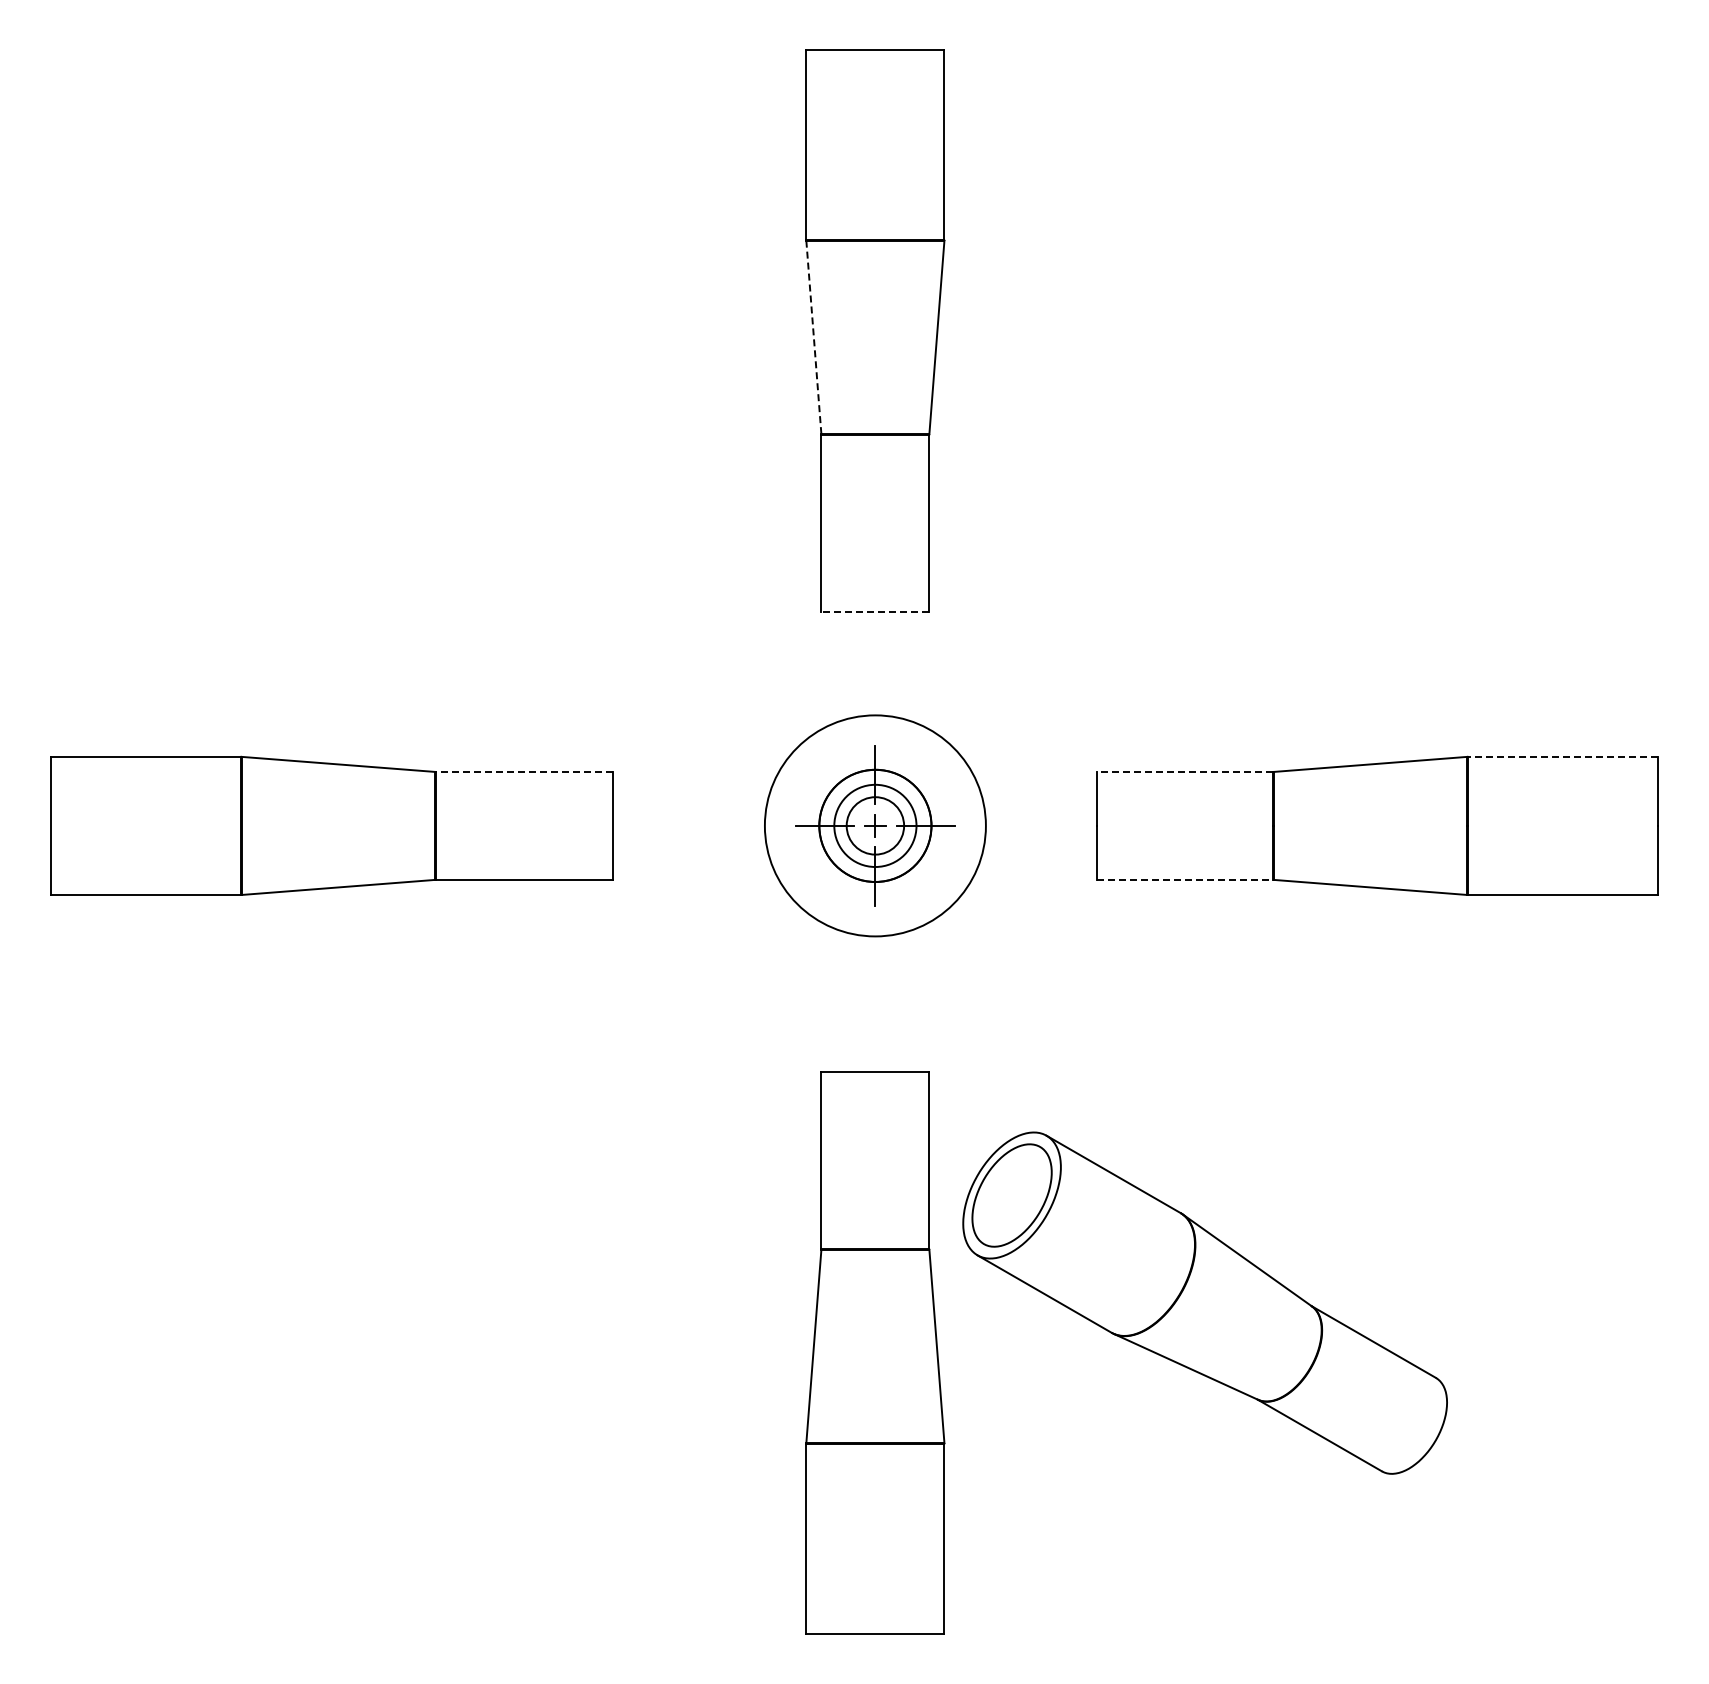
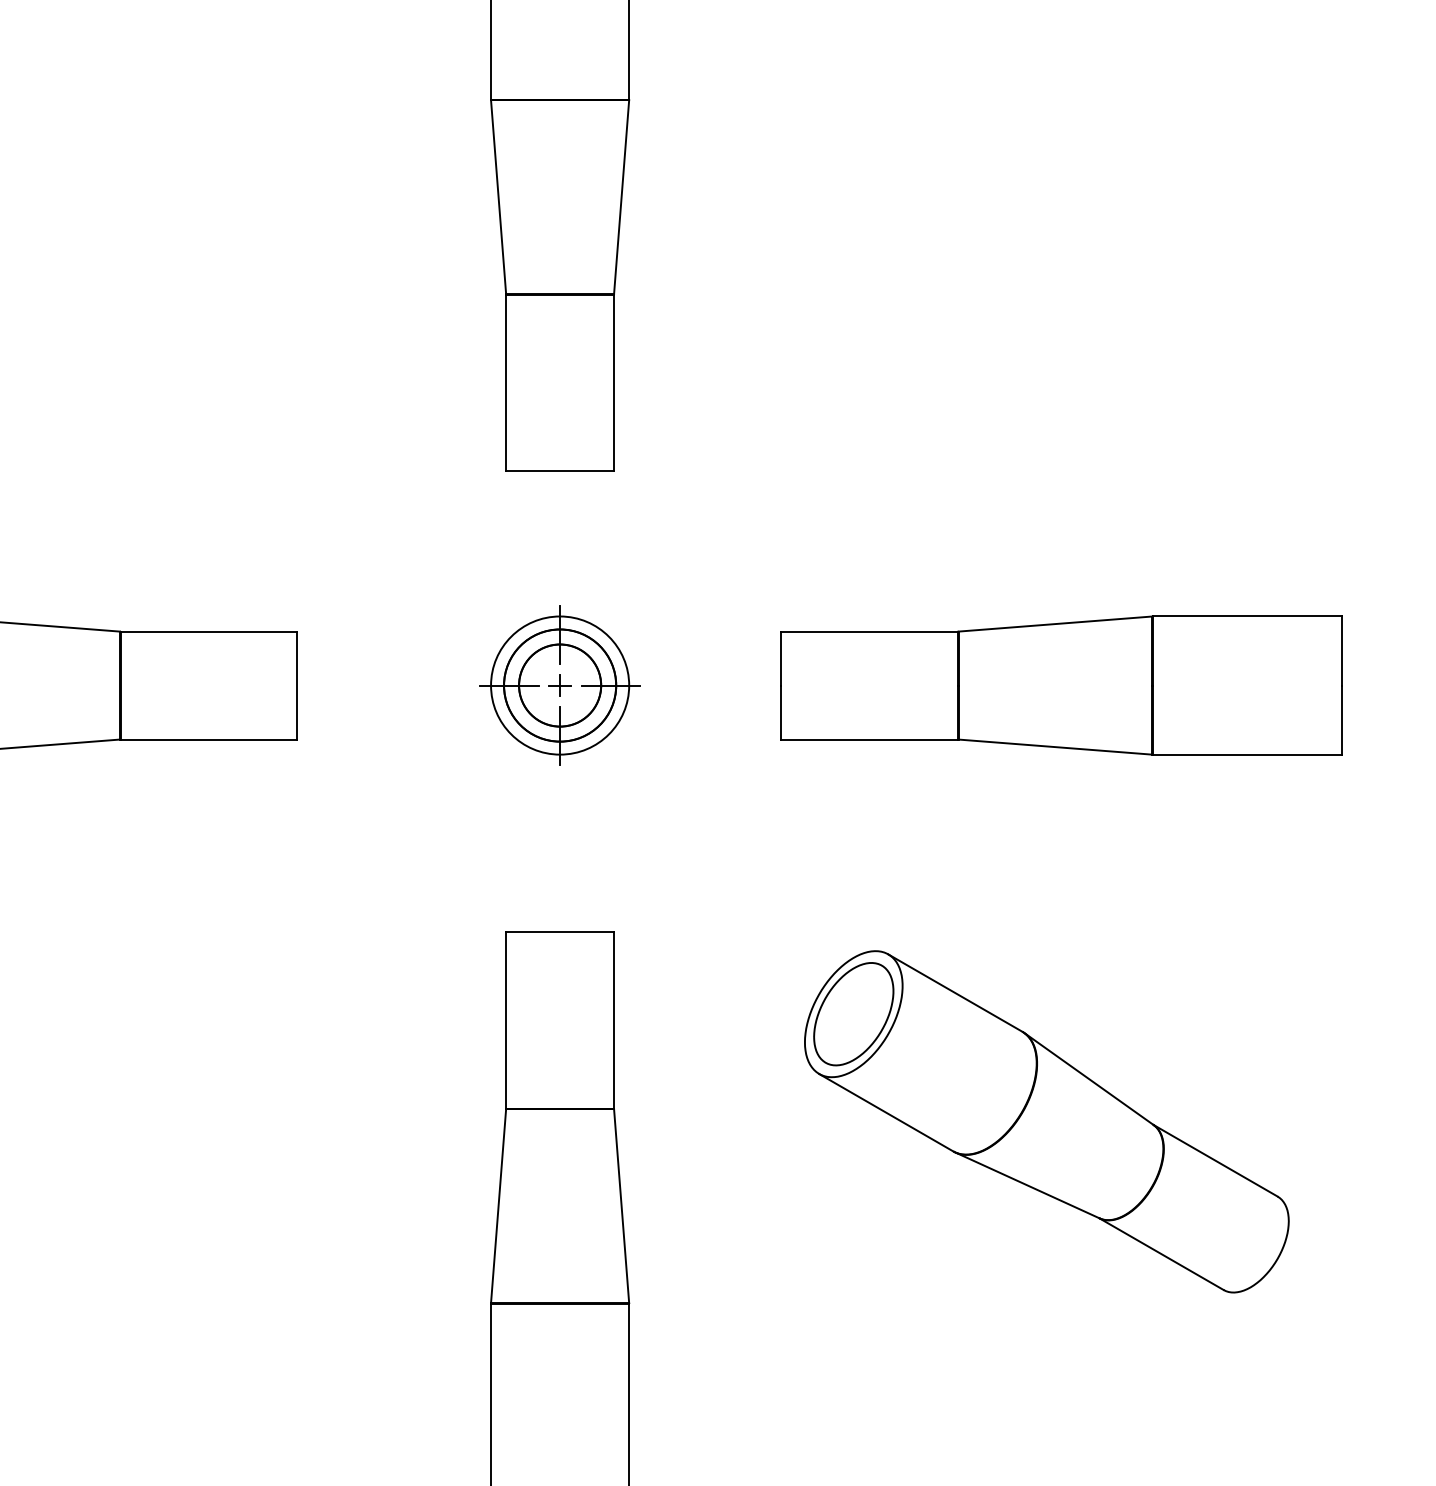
line: (813, 337) -> (498, 197), dashed -> solid
line: (875, 611) -> (560, 471), dashed -> solid
line: (1562, 756) -> (1247, 616), dashed -> solid
line: (523, 771) -> (208, 631), dashed -> solid
line: (1184, 771) -> (869, 631), dashed -> solid
circle: (875, 825) -> (560, 685), size x0.62
circle: (875, 825) -> (560, 685), size x1.43
line: (1185, 879) -> (870, 739), dashed -> solid
part: (1204, 1302) -> (1046, 1121), moved

